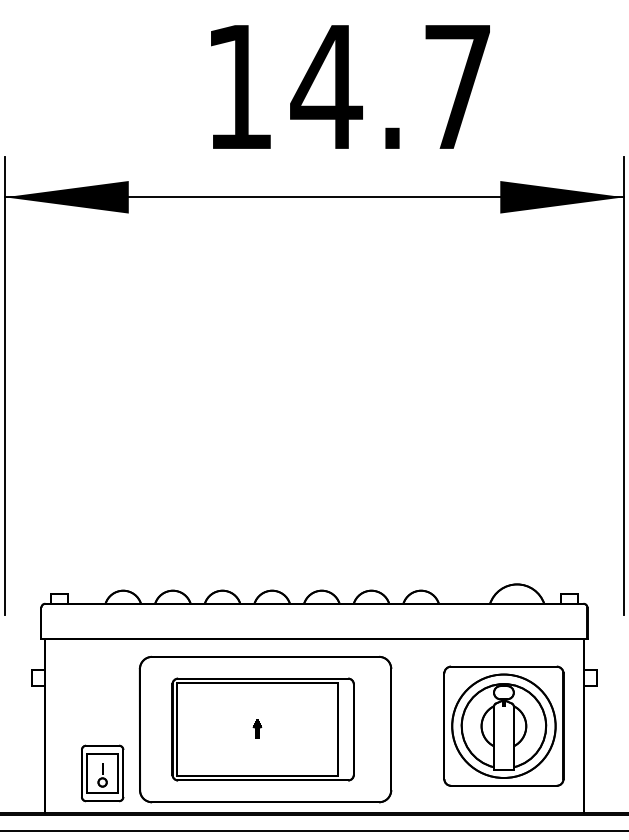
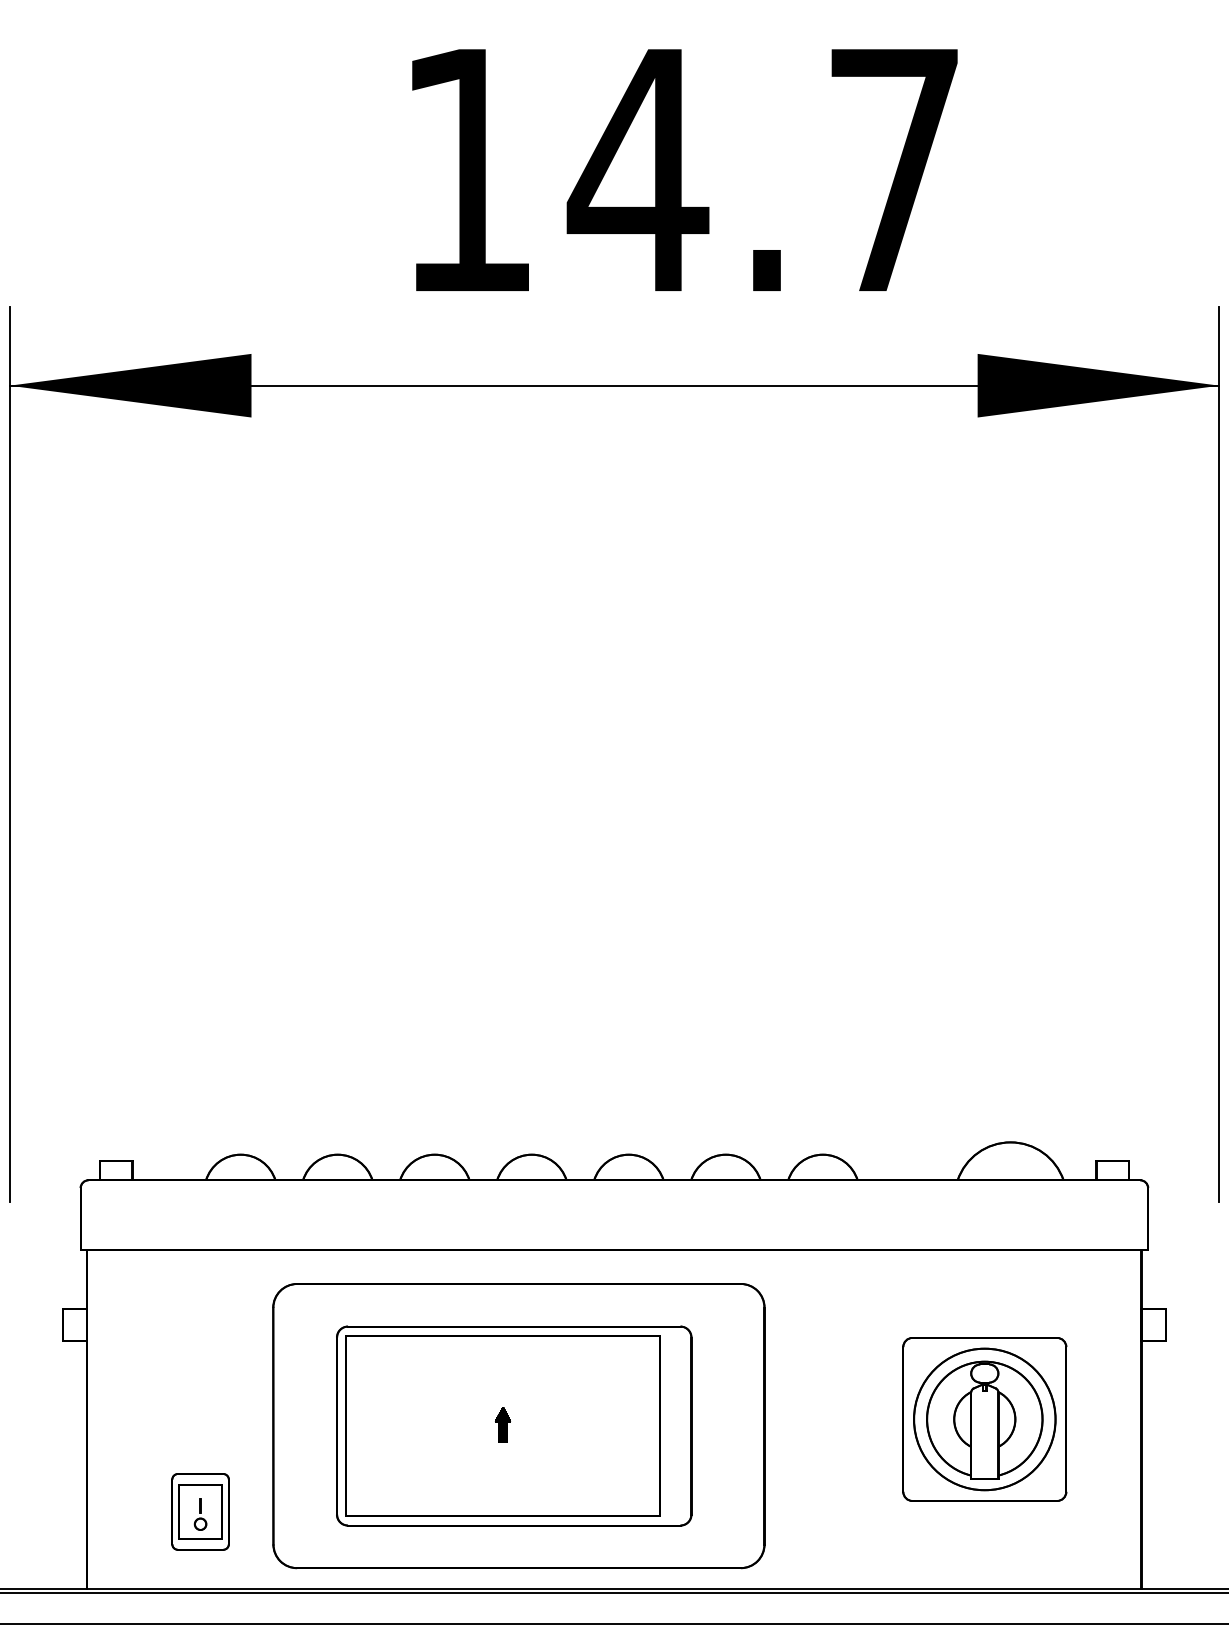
part: (503, 725) -> (983, 1418), size x0.7
part: (102, 773) -> (200, 1511), size x0.7

